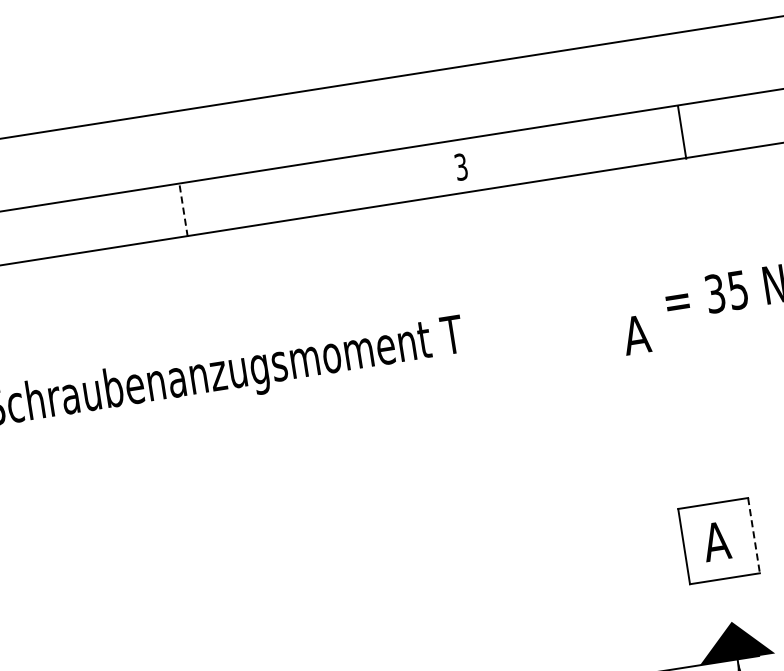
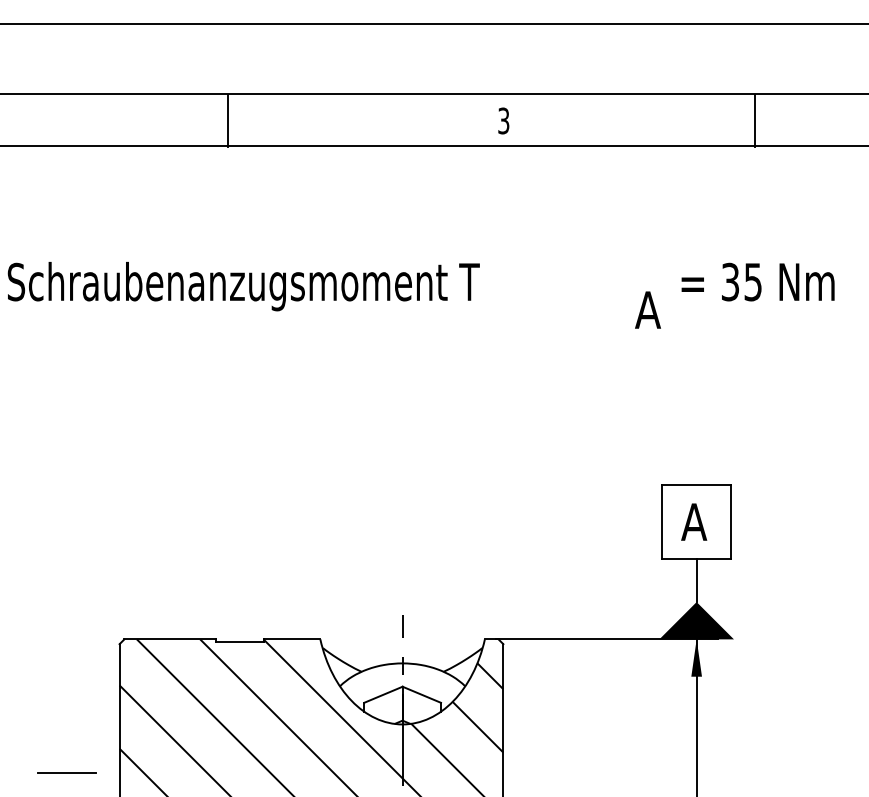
line: (681, 132) -> (754, 120), moved
line: (183, 210) -> (228, 120), dashed -> solid
line: (754, 535) -> (731, 522), dashed -> solid
line: (728, 600) -> (696, 580), added

